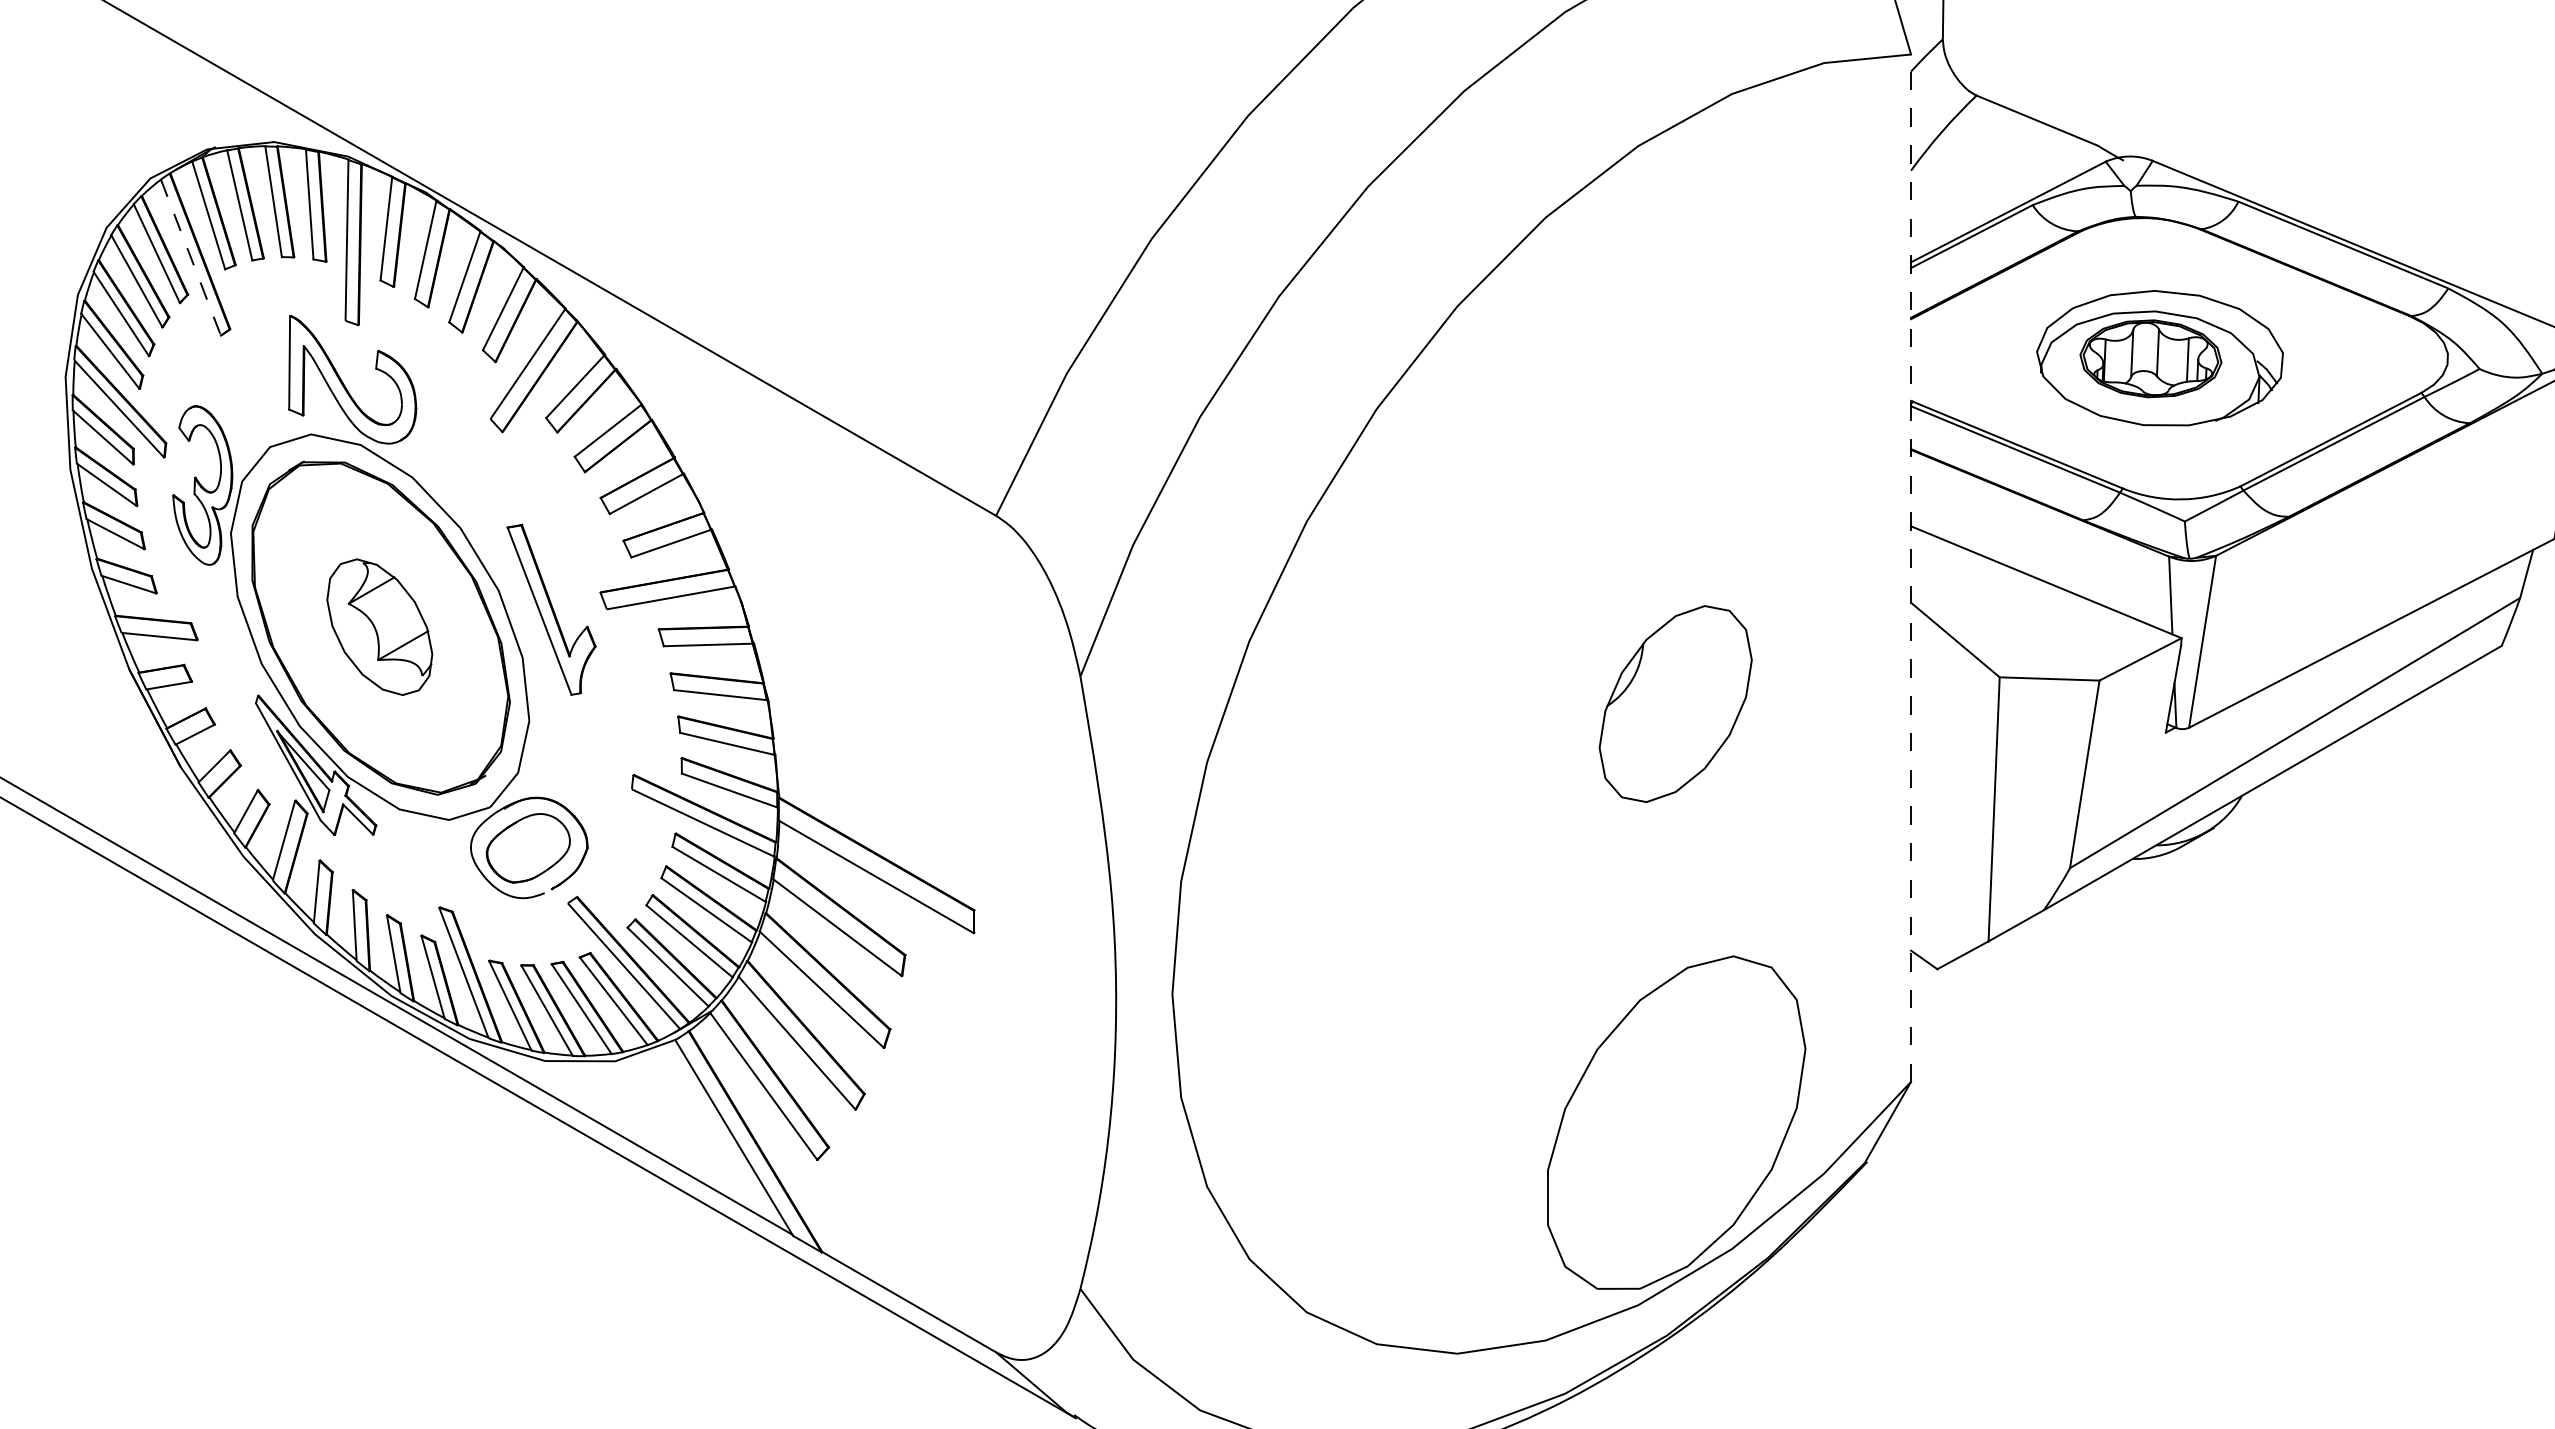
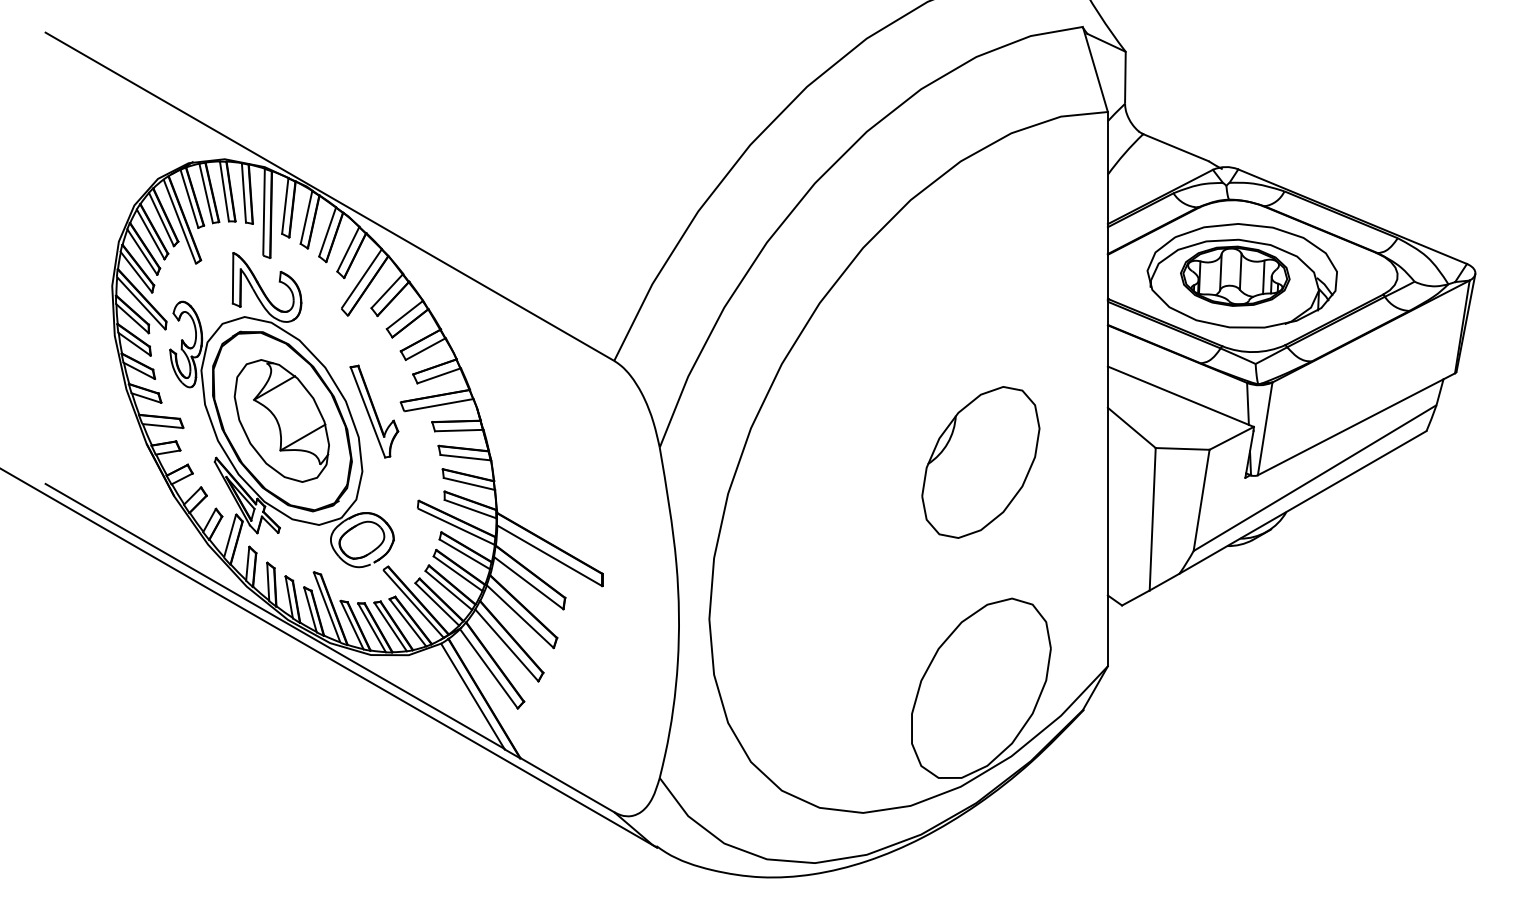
line: (190, 257) -> (179, 221), dashed -> solid
part: (2158, 357) -> (1241, 275), size x1.43
line: (1910, 566) -> (1107, 388), dashed -> solid
part: (379, 626) -> (281, 420), size x1.67
part: (1674, 704) -> (980, 462), size x1.43

